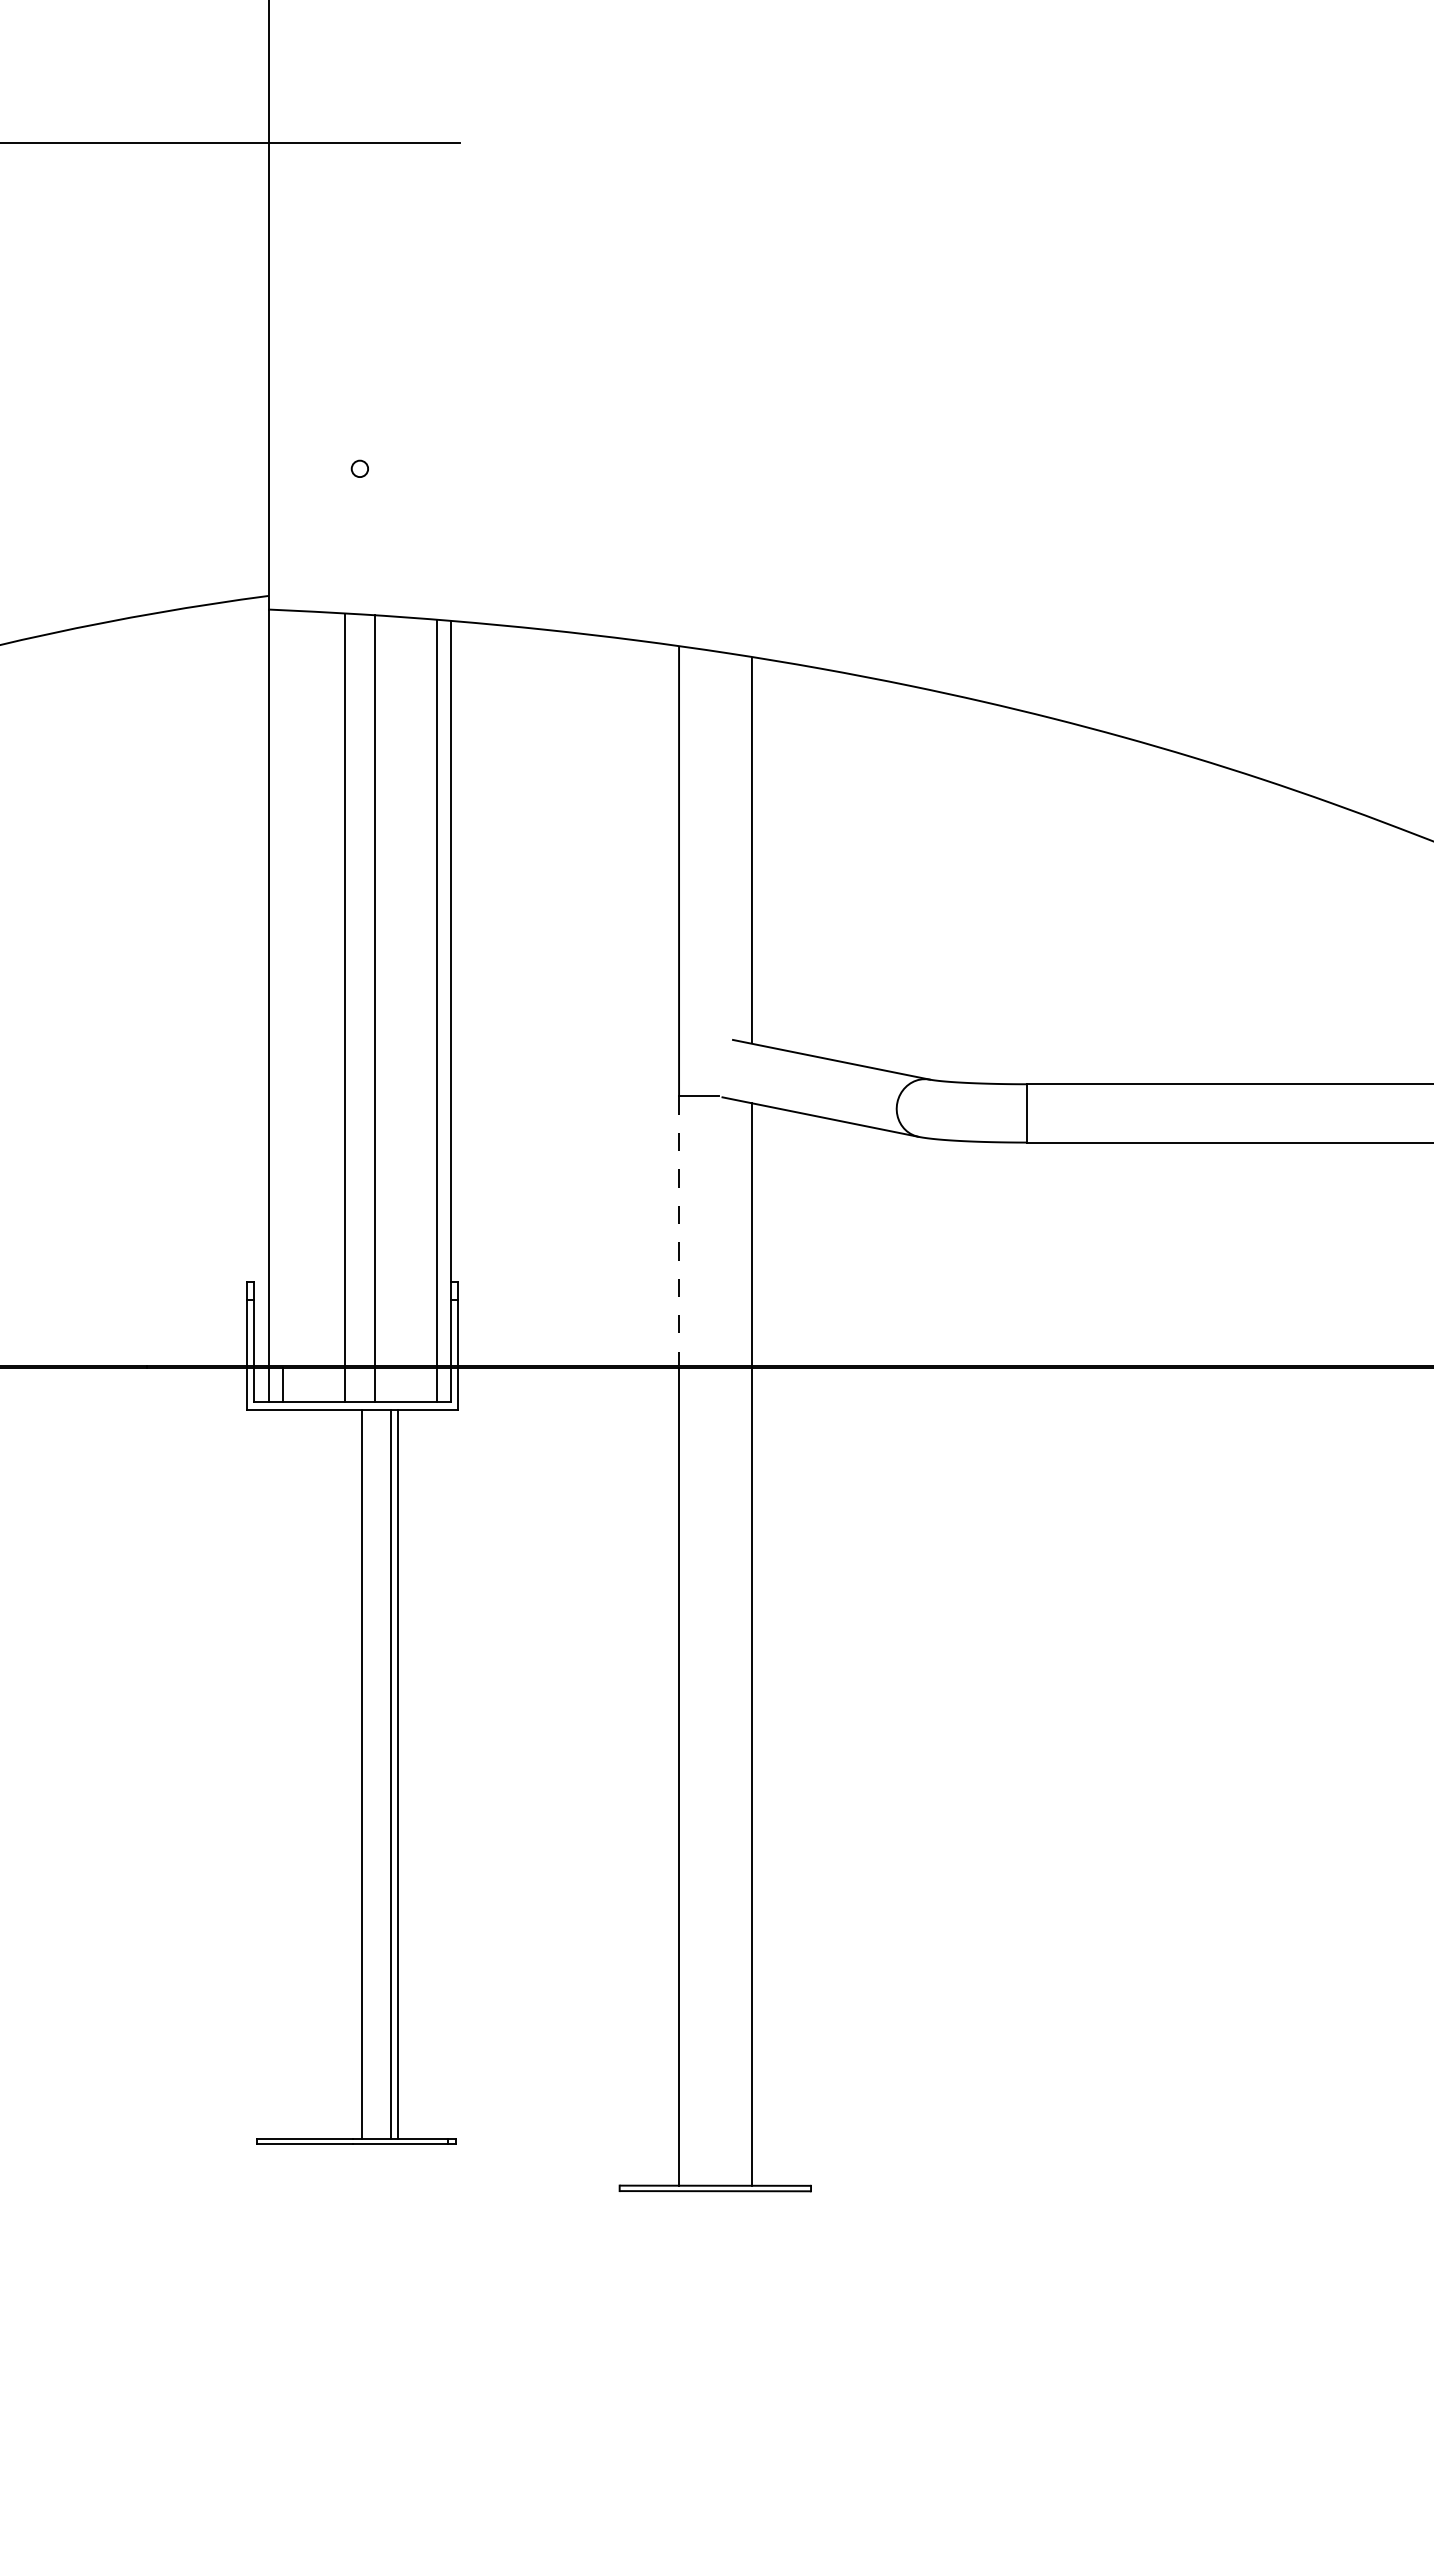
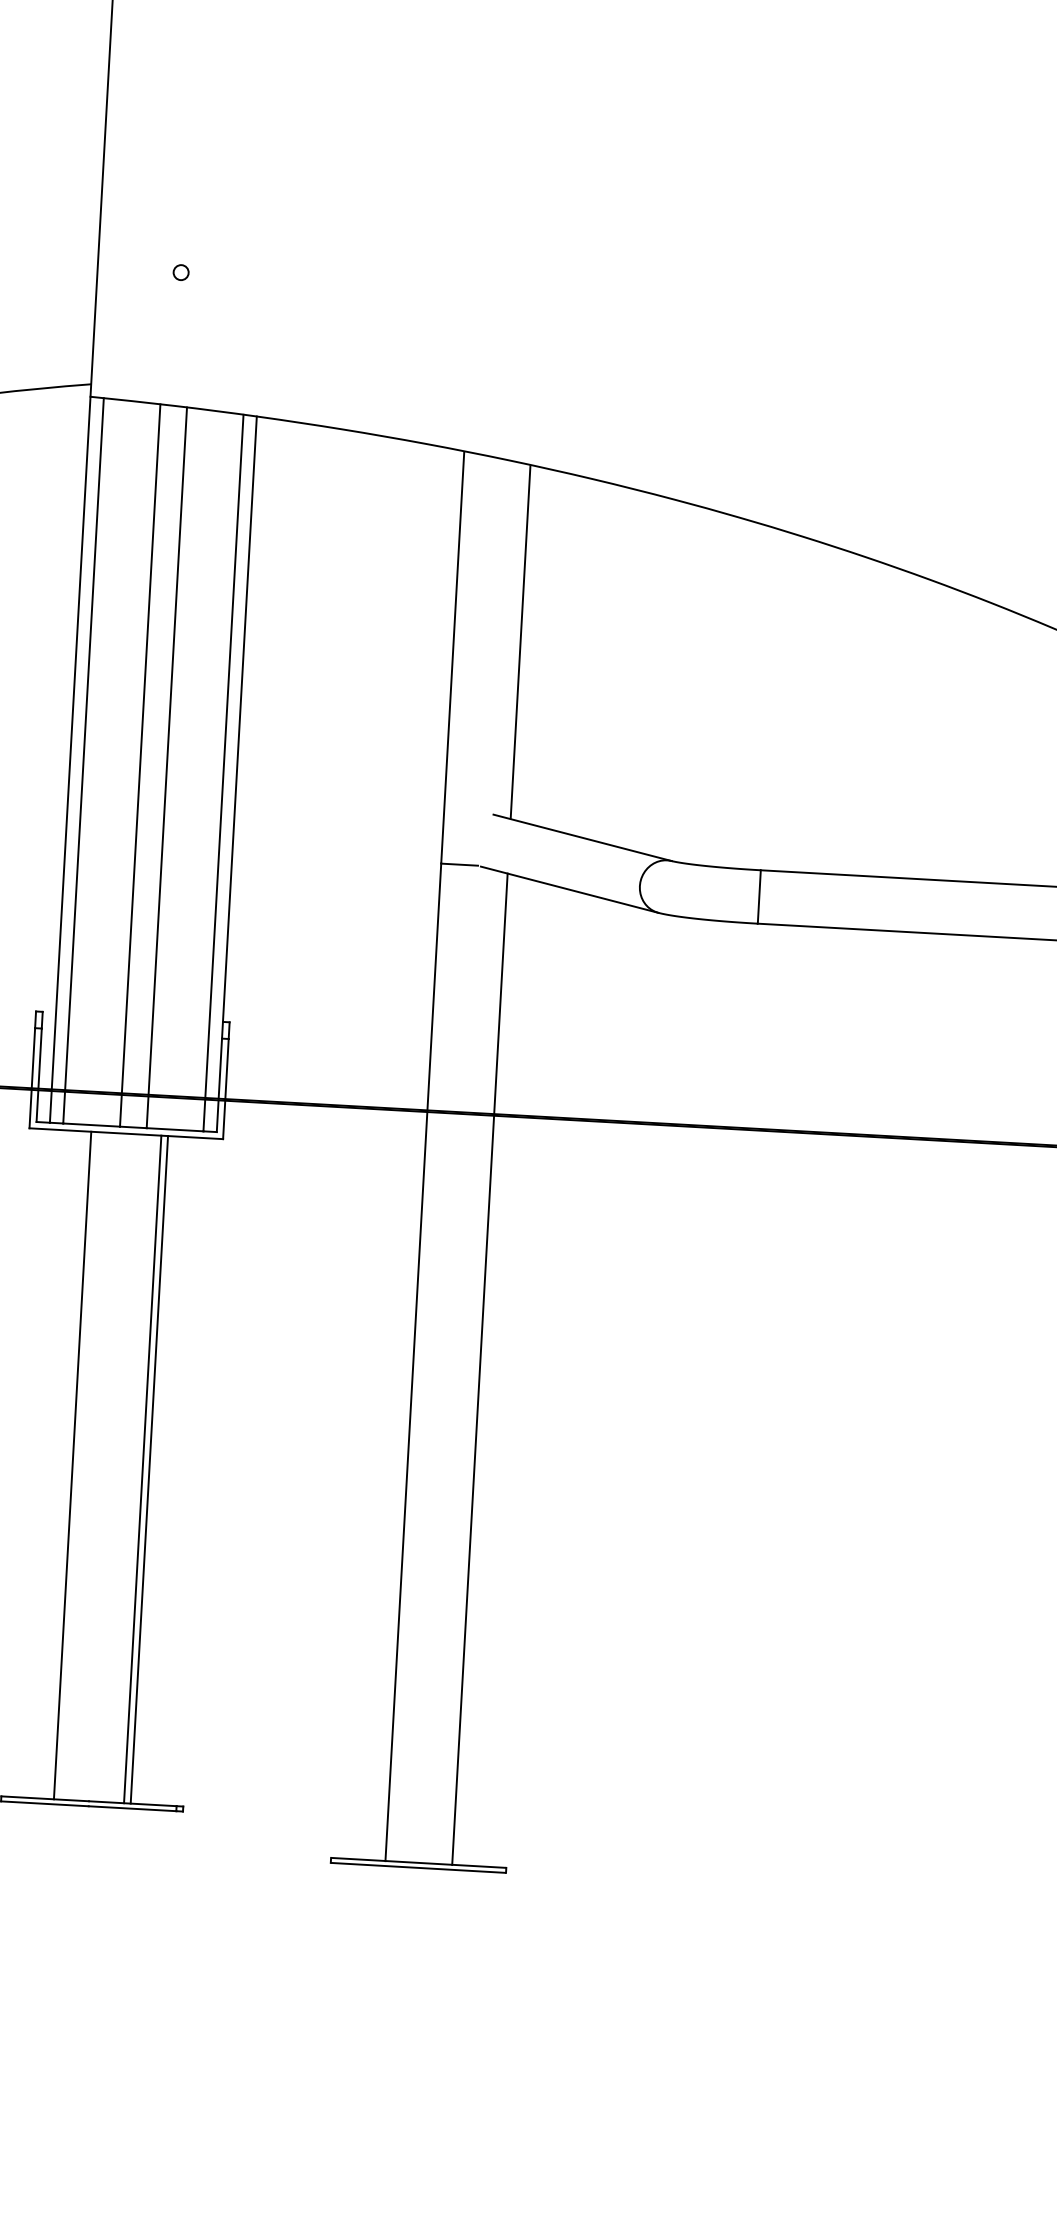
line: (283, 987) -> (84, 743), added
line: (679, 1231) -> (434, 987), dashed -> solid
line: (362, 1773) -> (72, 1464), moved

